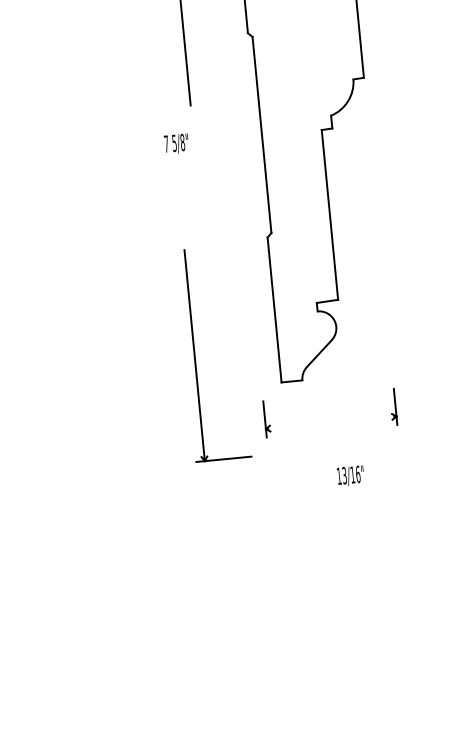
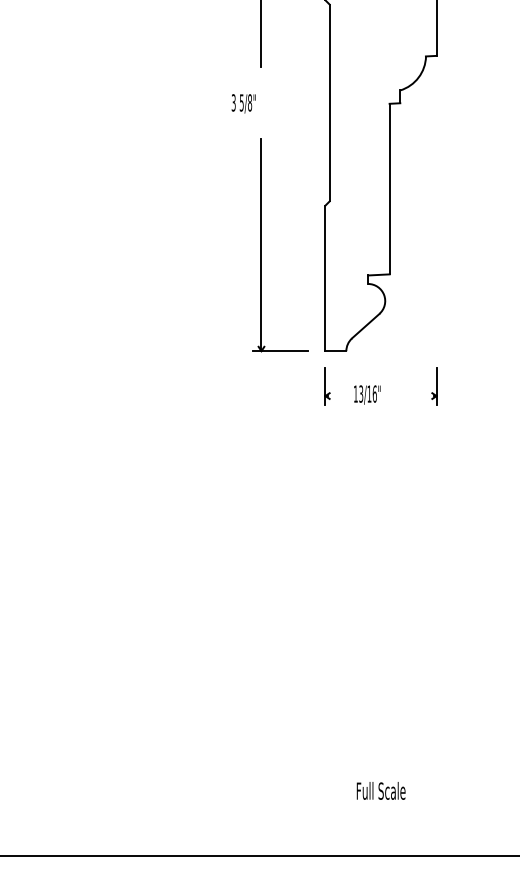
text: (166, 143) -> (233, 102), 7 -> 3
part: (194, 355) -> (261, 245), moved
part: (267, 419) -> (327, 386), moved
text: (350, 475) -> (367, 394), moved

